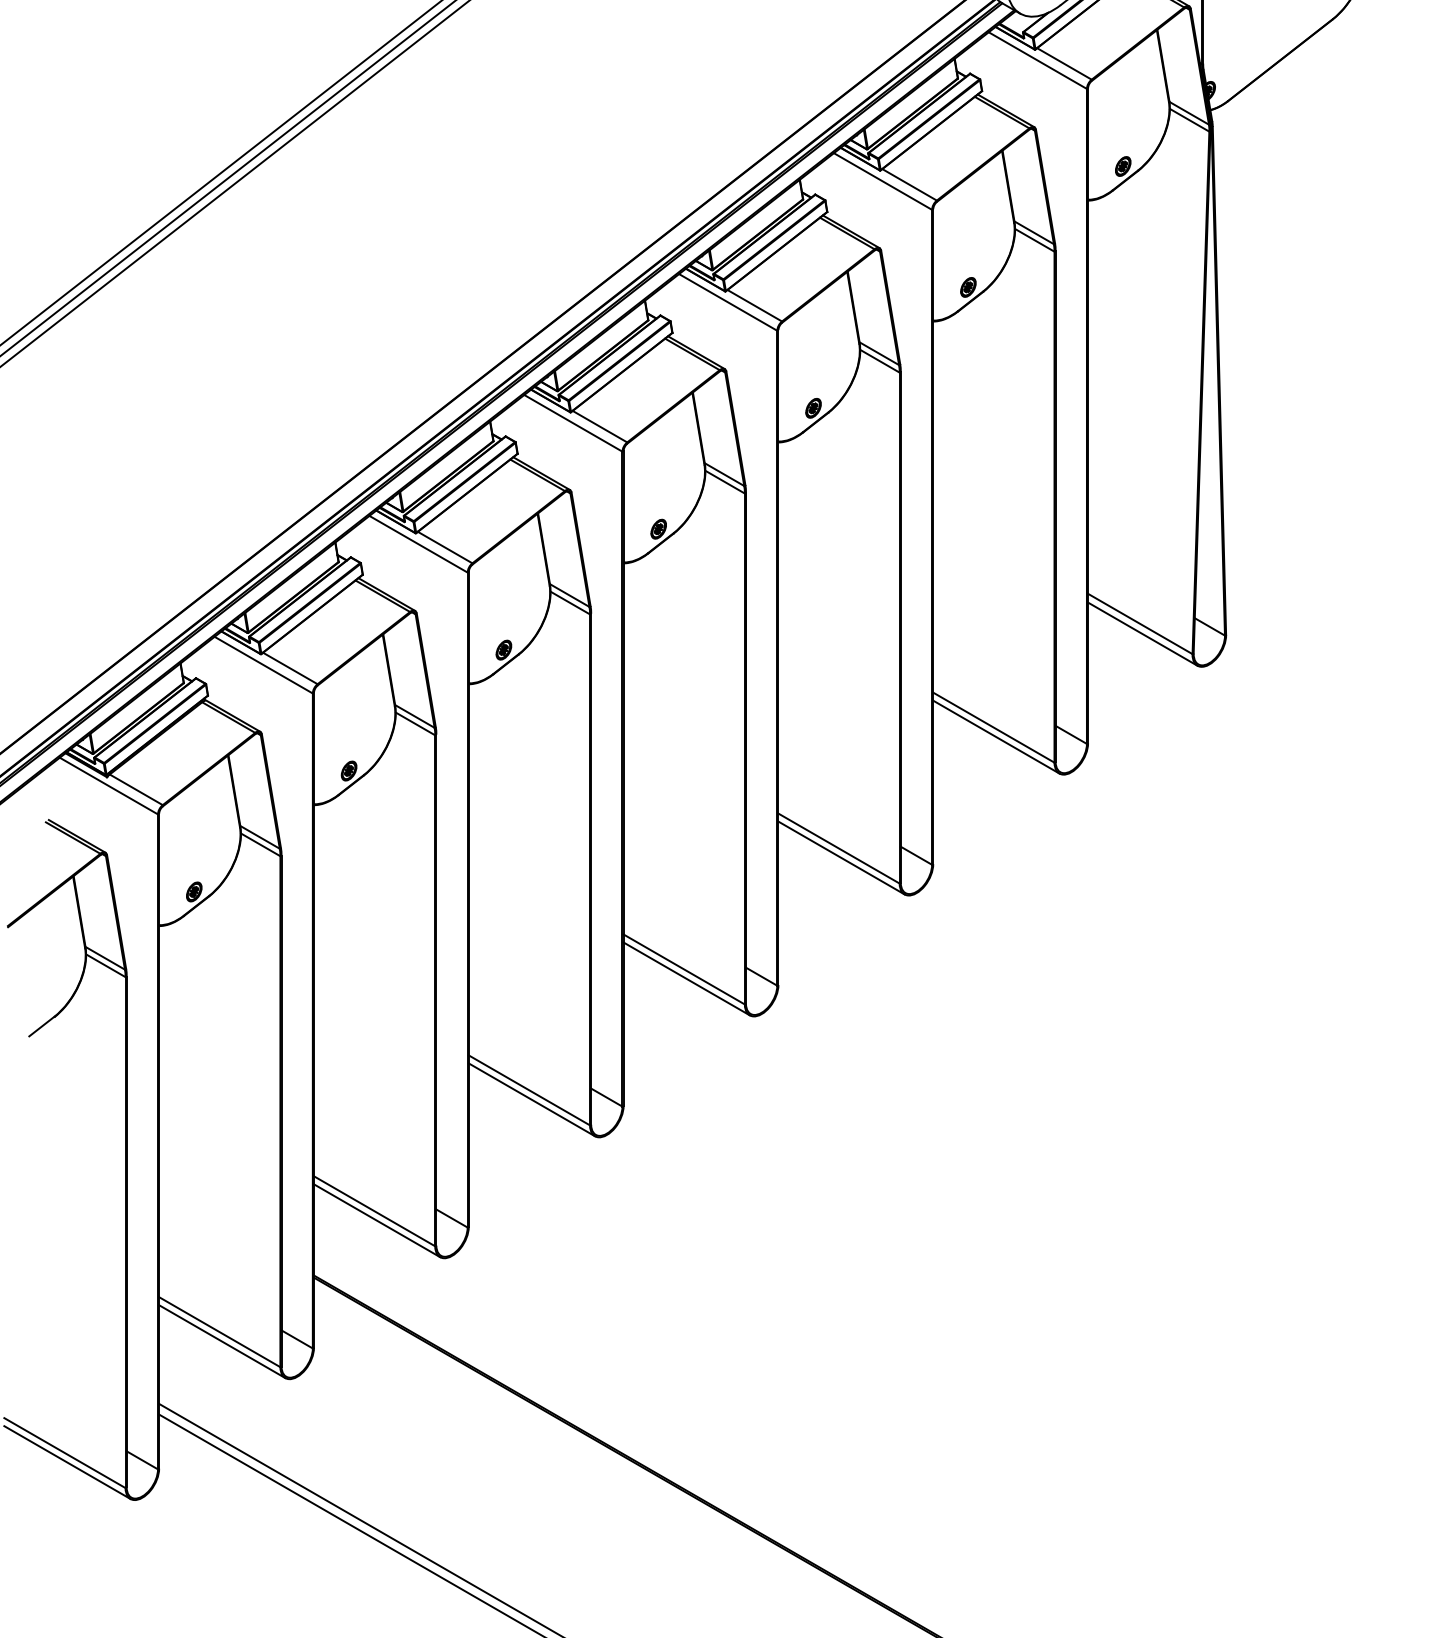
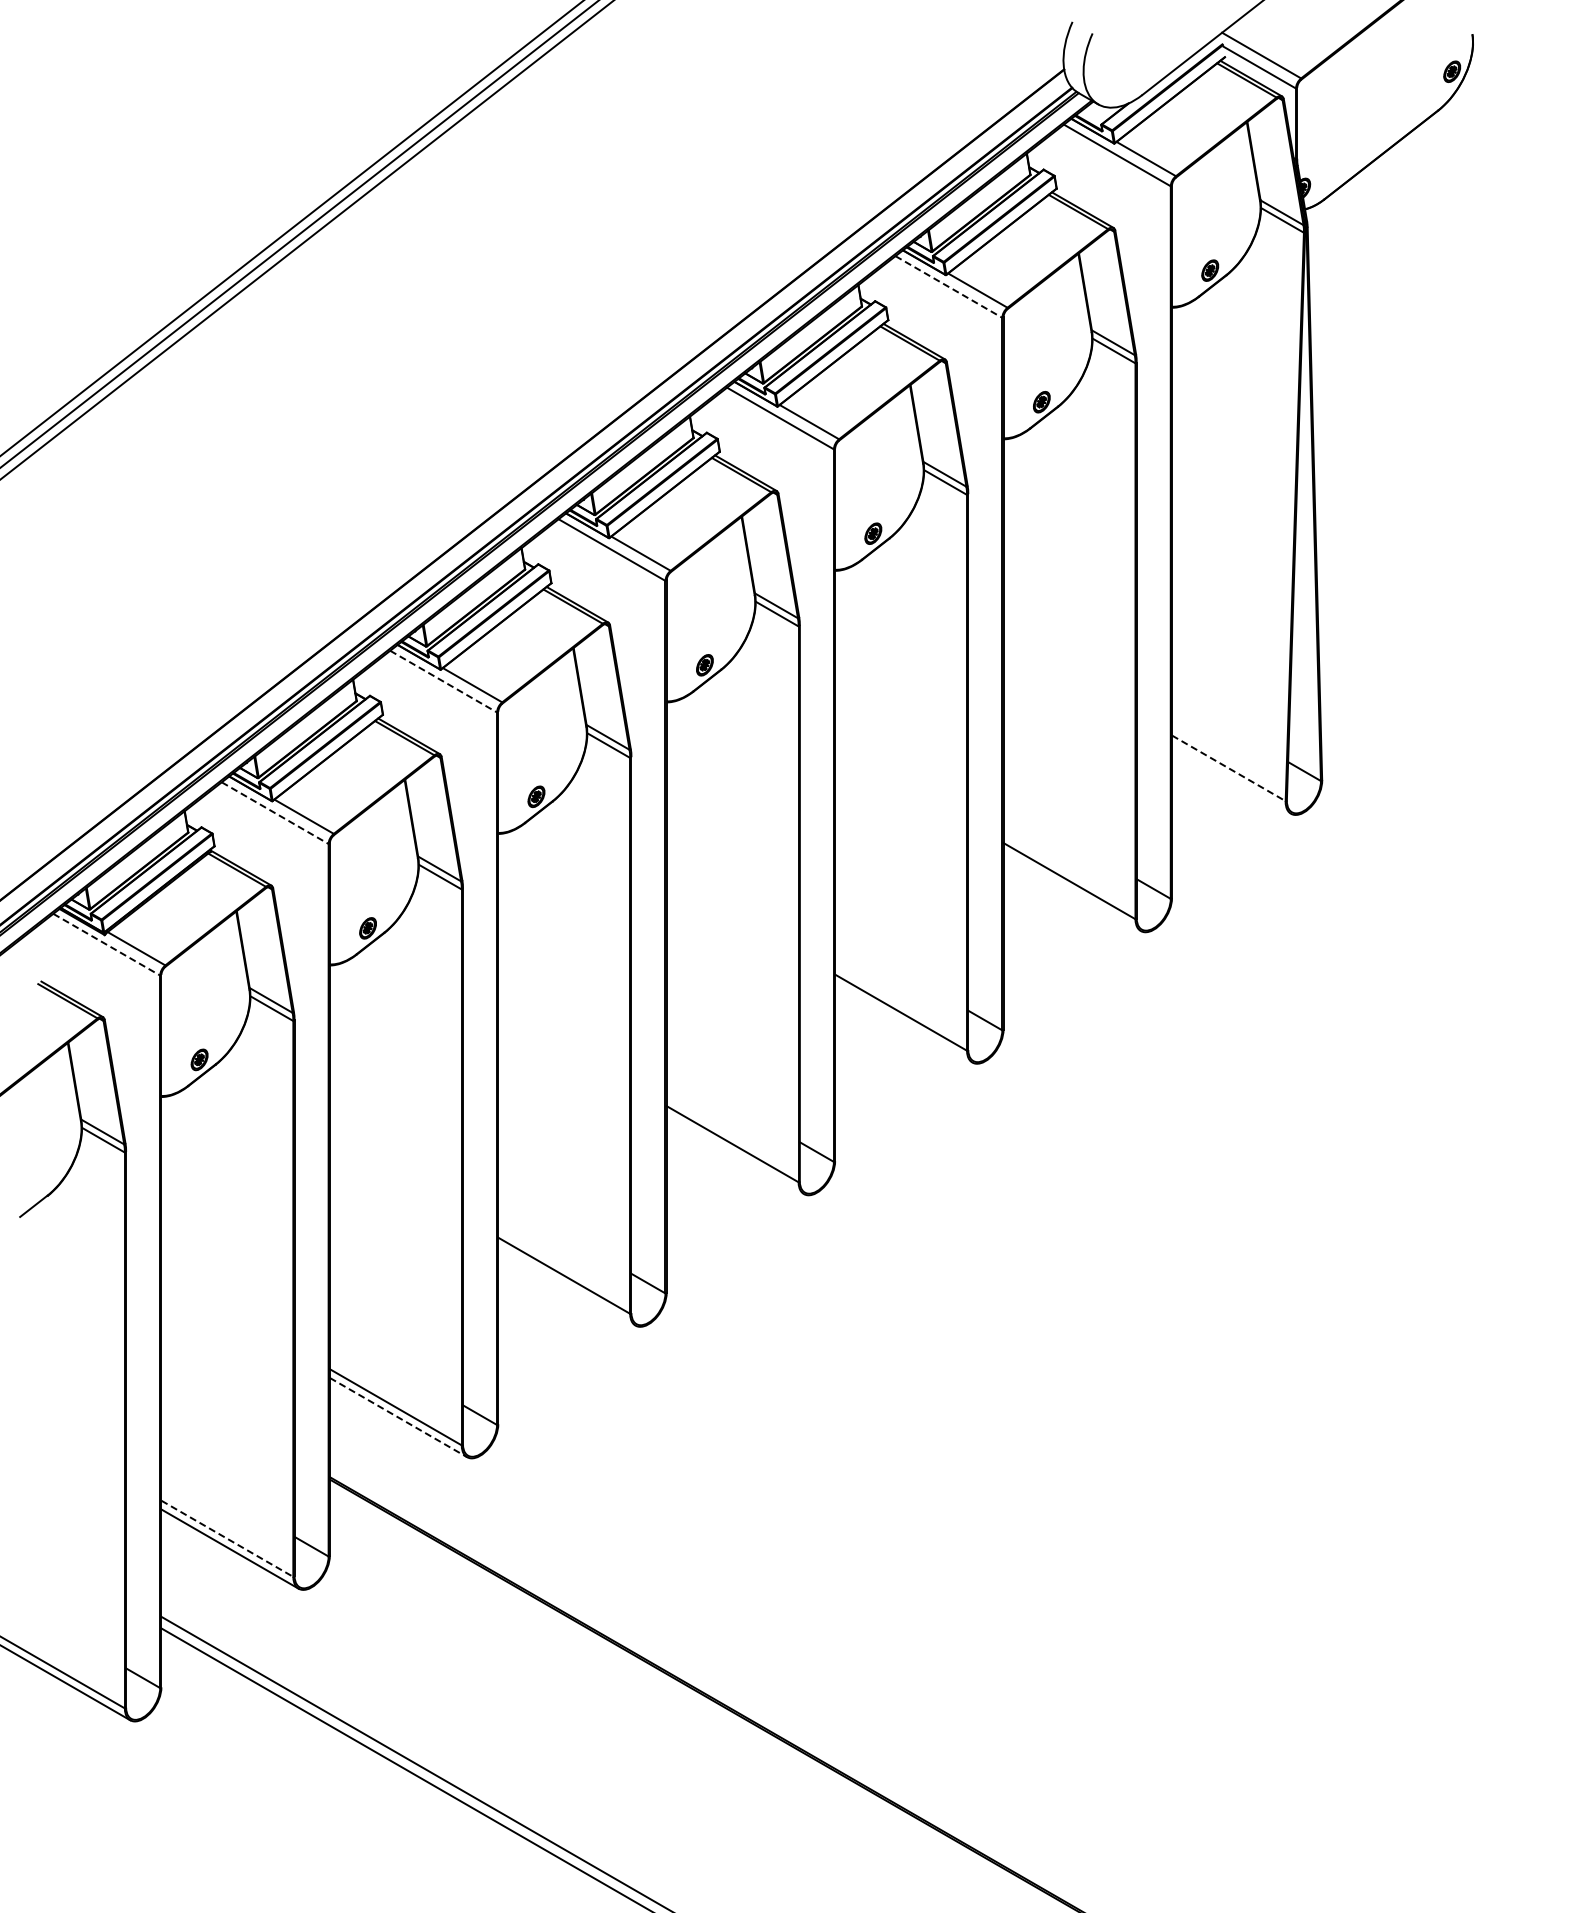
line: (882, 181) -> (948, 287), solid -> dashed
line: (418, 544) -> (443, 681), solid -> dashed
line: (1140, 624) -> (1228, 768), solid -> dashed
line: (1142, 634) -> (1231, 779), removed
line: (264, 665) -> (275, 813), solid -> dashed
line: (995, 737) -> (1071, 891), removed
line: (108, 785) -> (106, 944), solid -> dashed
line: (841, 857) -> (903, 1022), removed
line: (685, 978) -> (734, 1154), removed
line: (531, 1099) -> (566, 1285), removed
line: (377, 1220) -> (398, 1417), solid -> dashed
line: (219, 1332) -> (227, 1539), solid -> dashed

